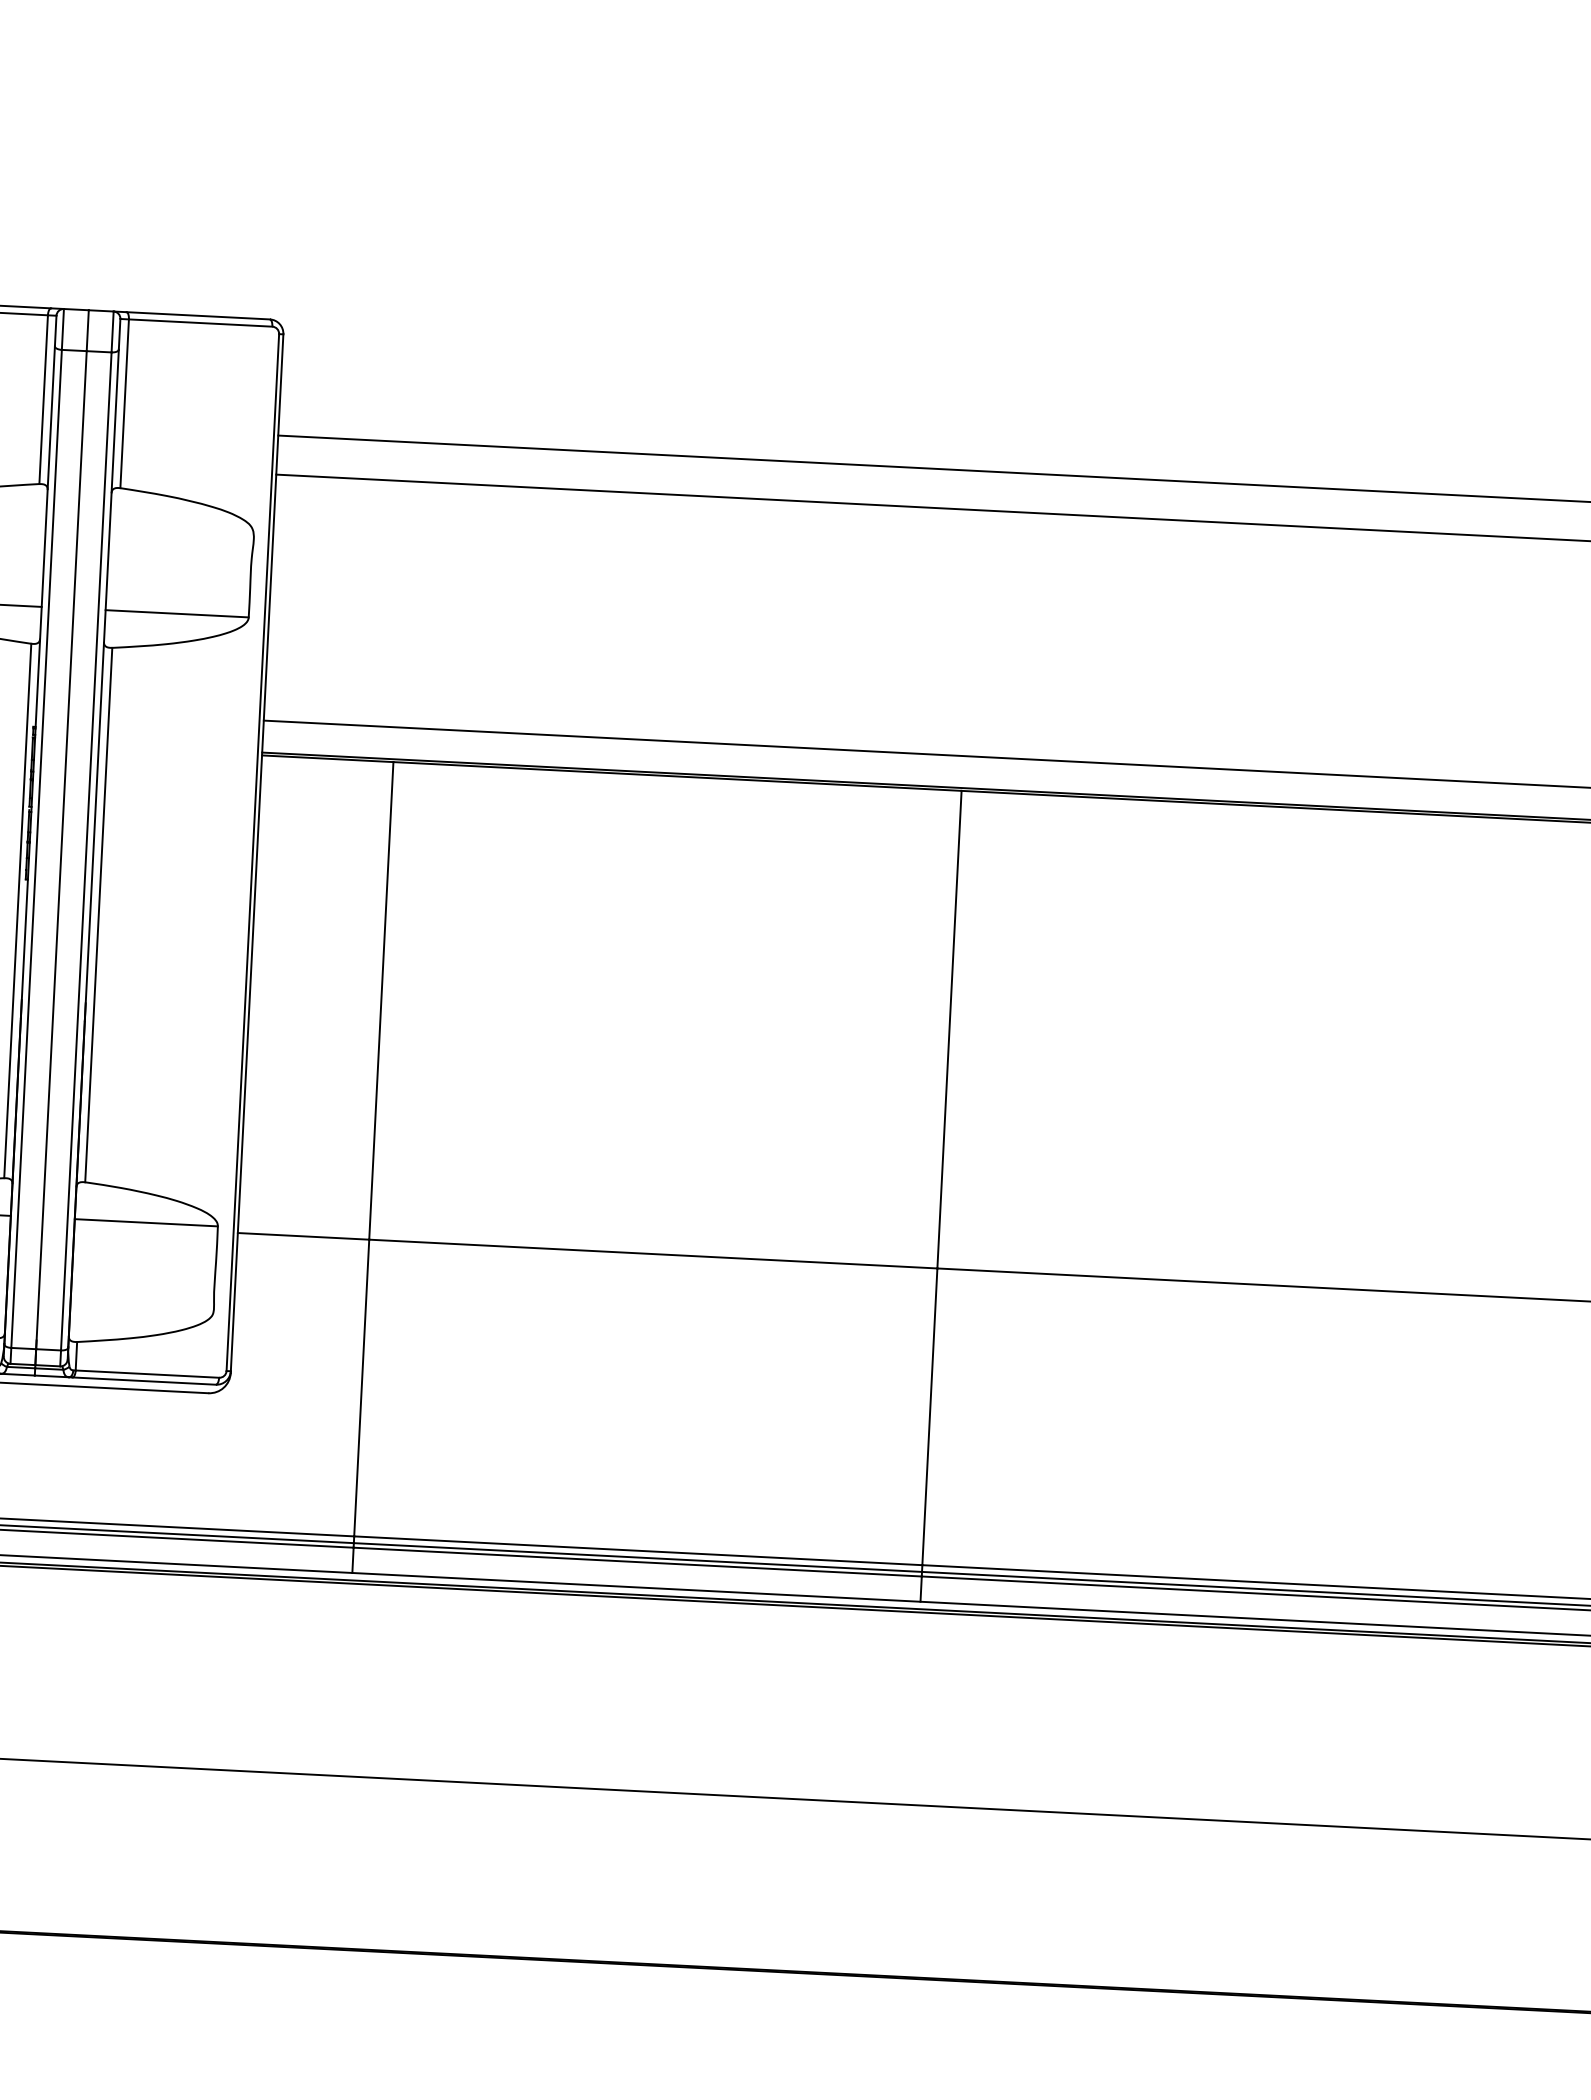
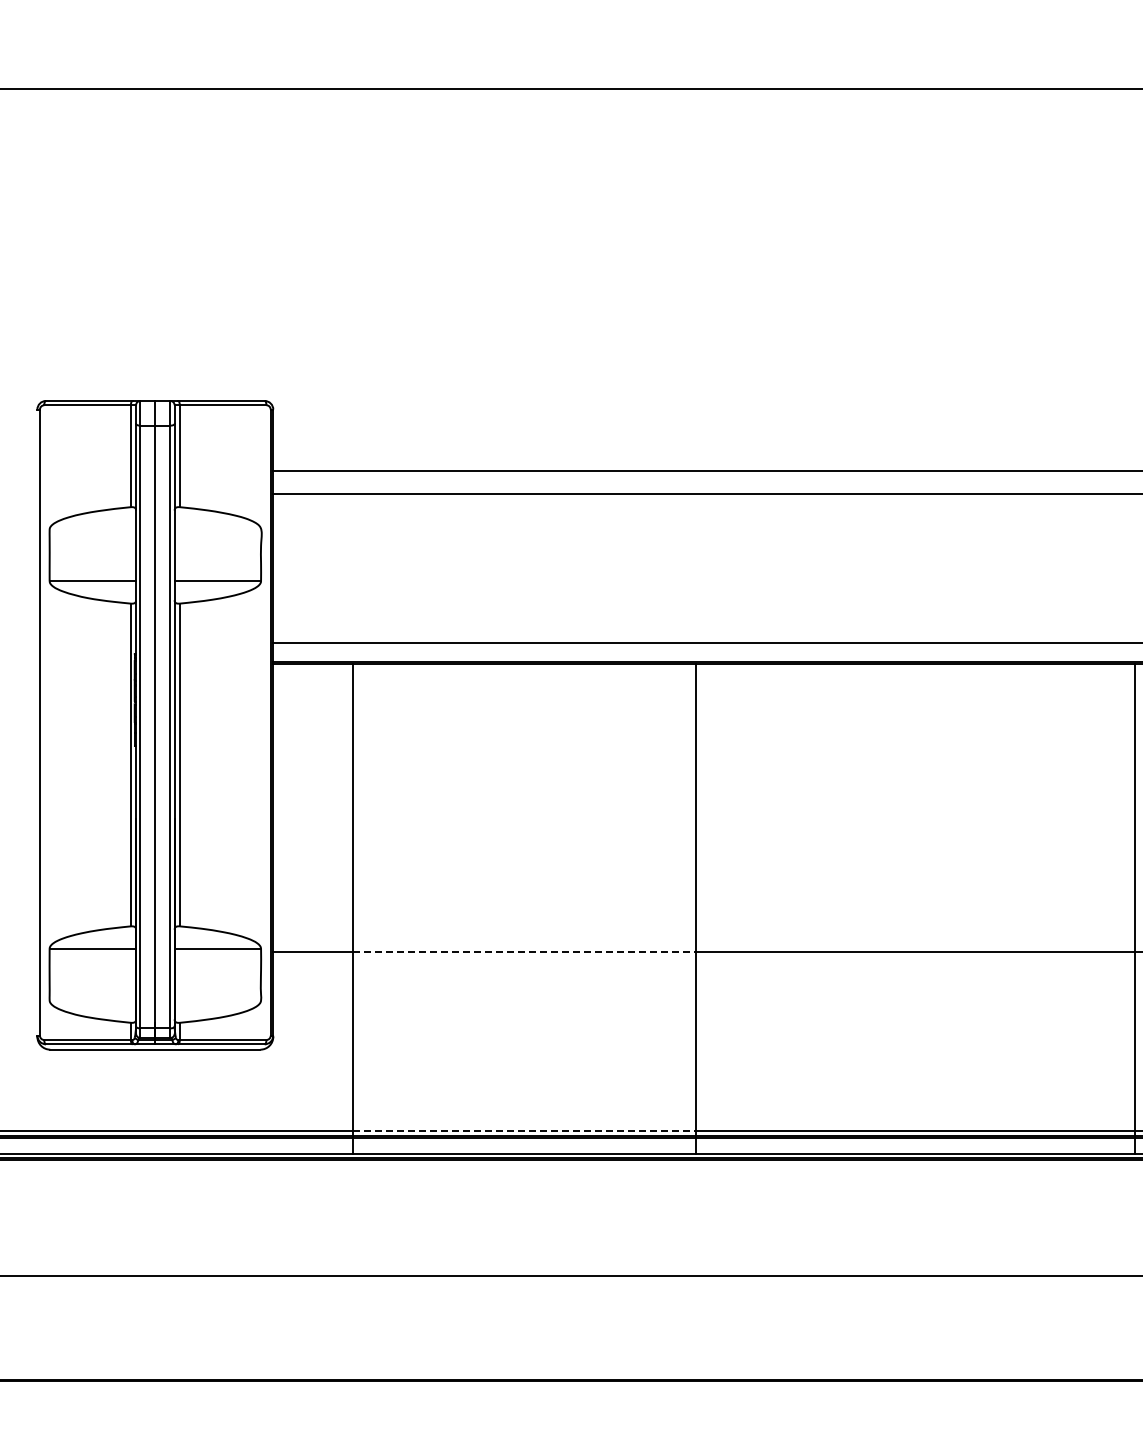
line: (653, 1254) -> (524, 952), solid -> dashed
line: (638, 1550) -> (524, 1131), solid -> dashed

